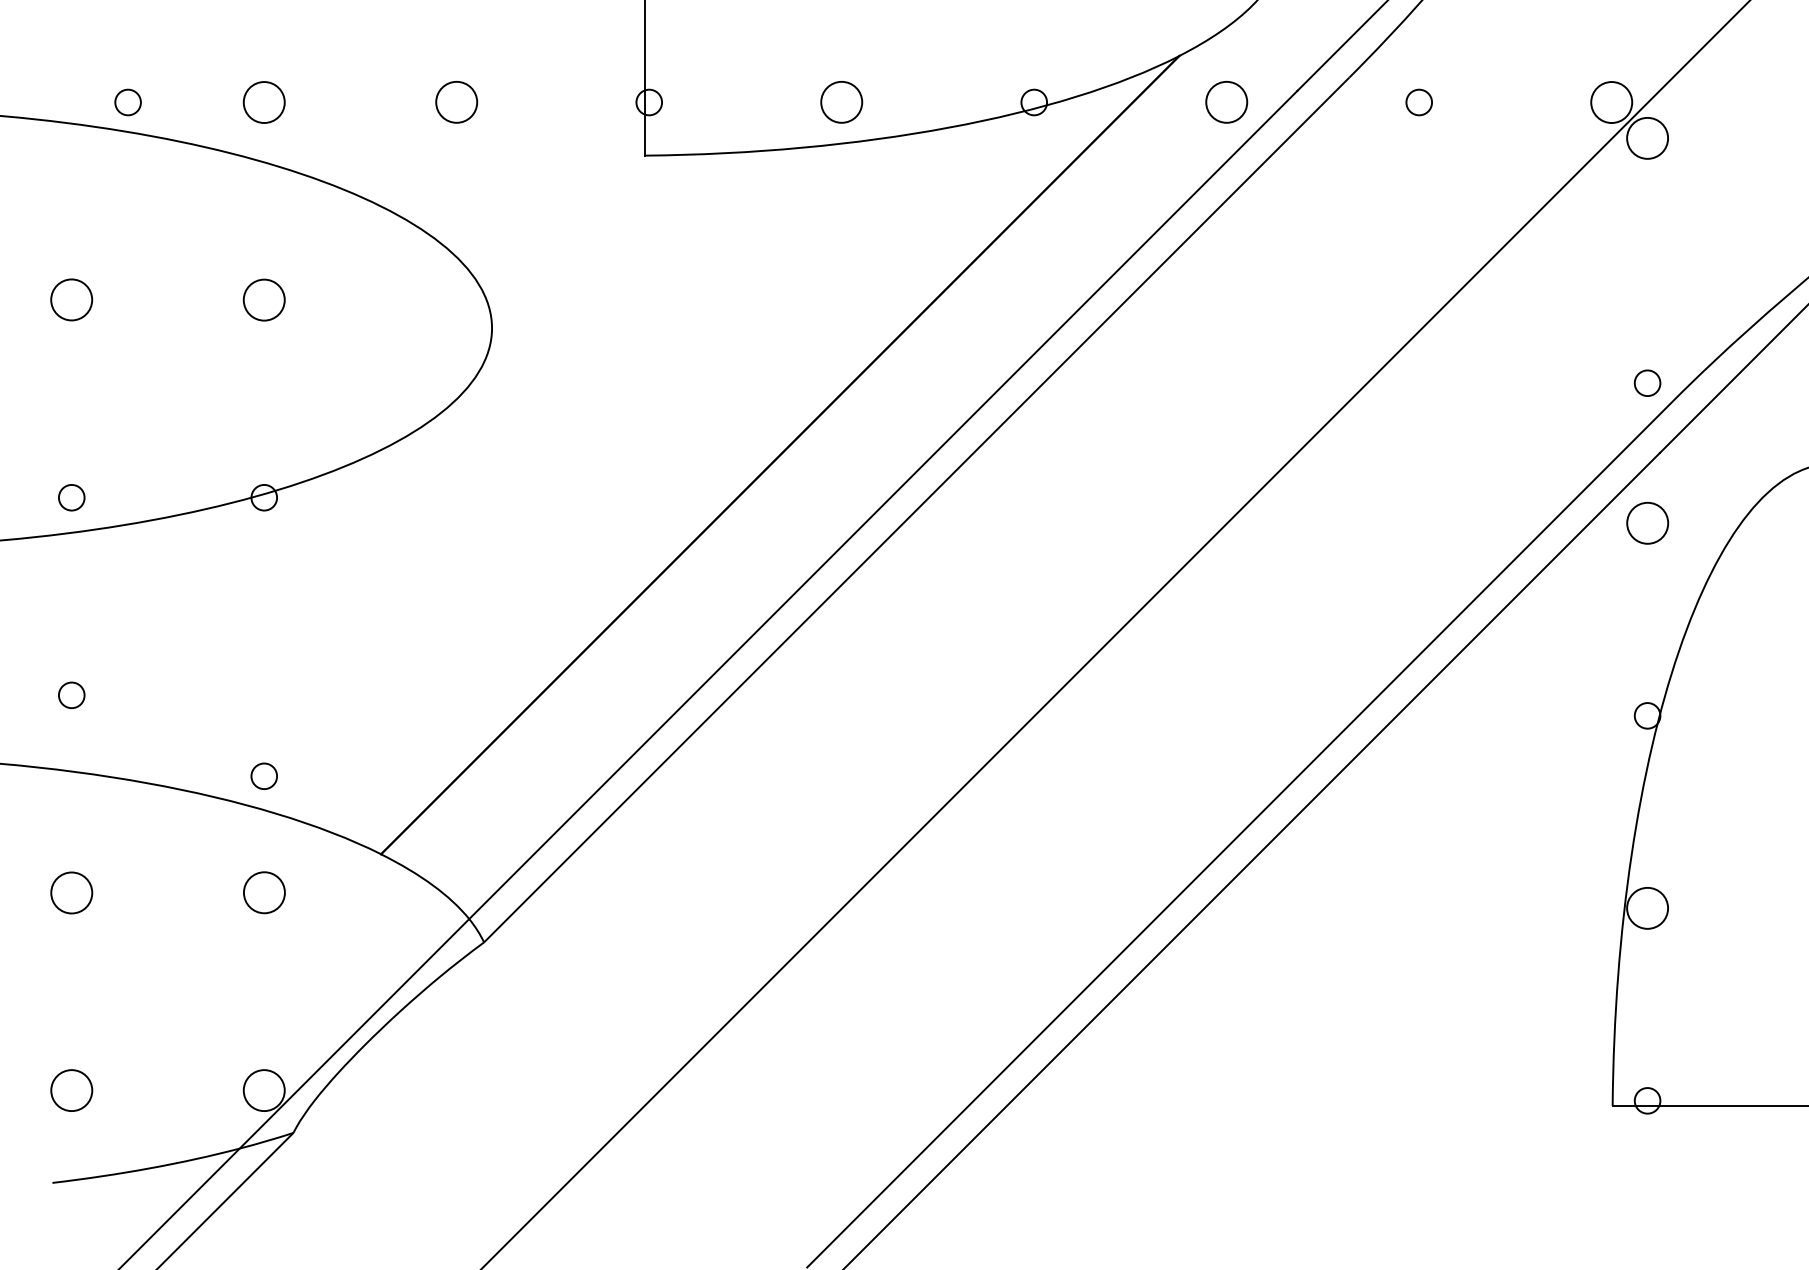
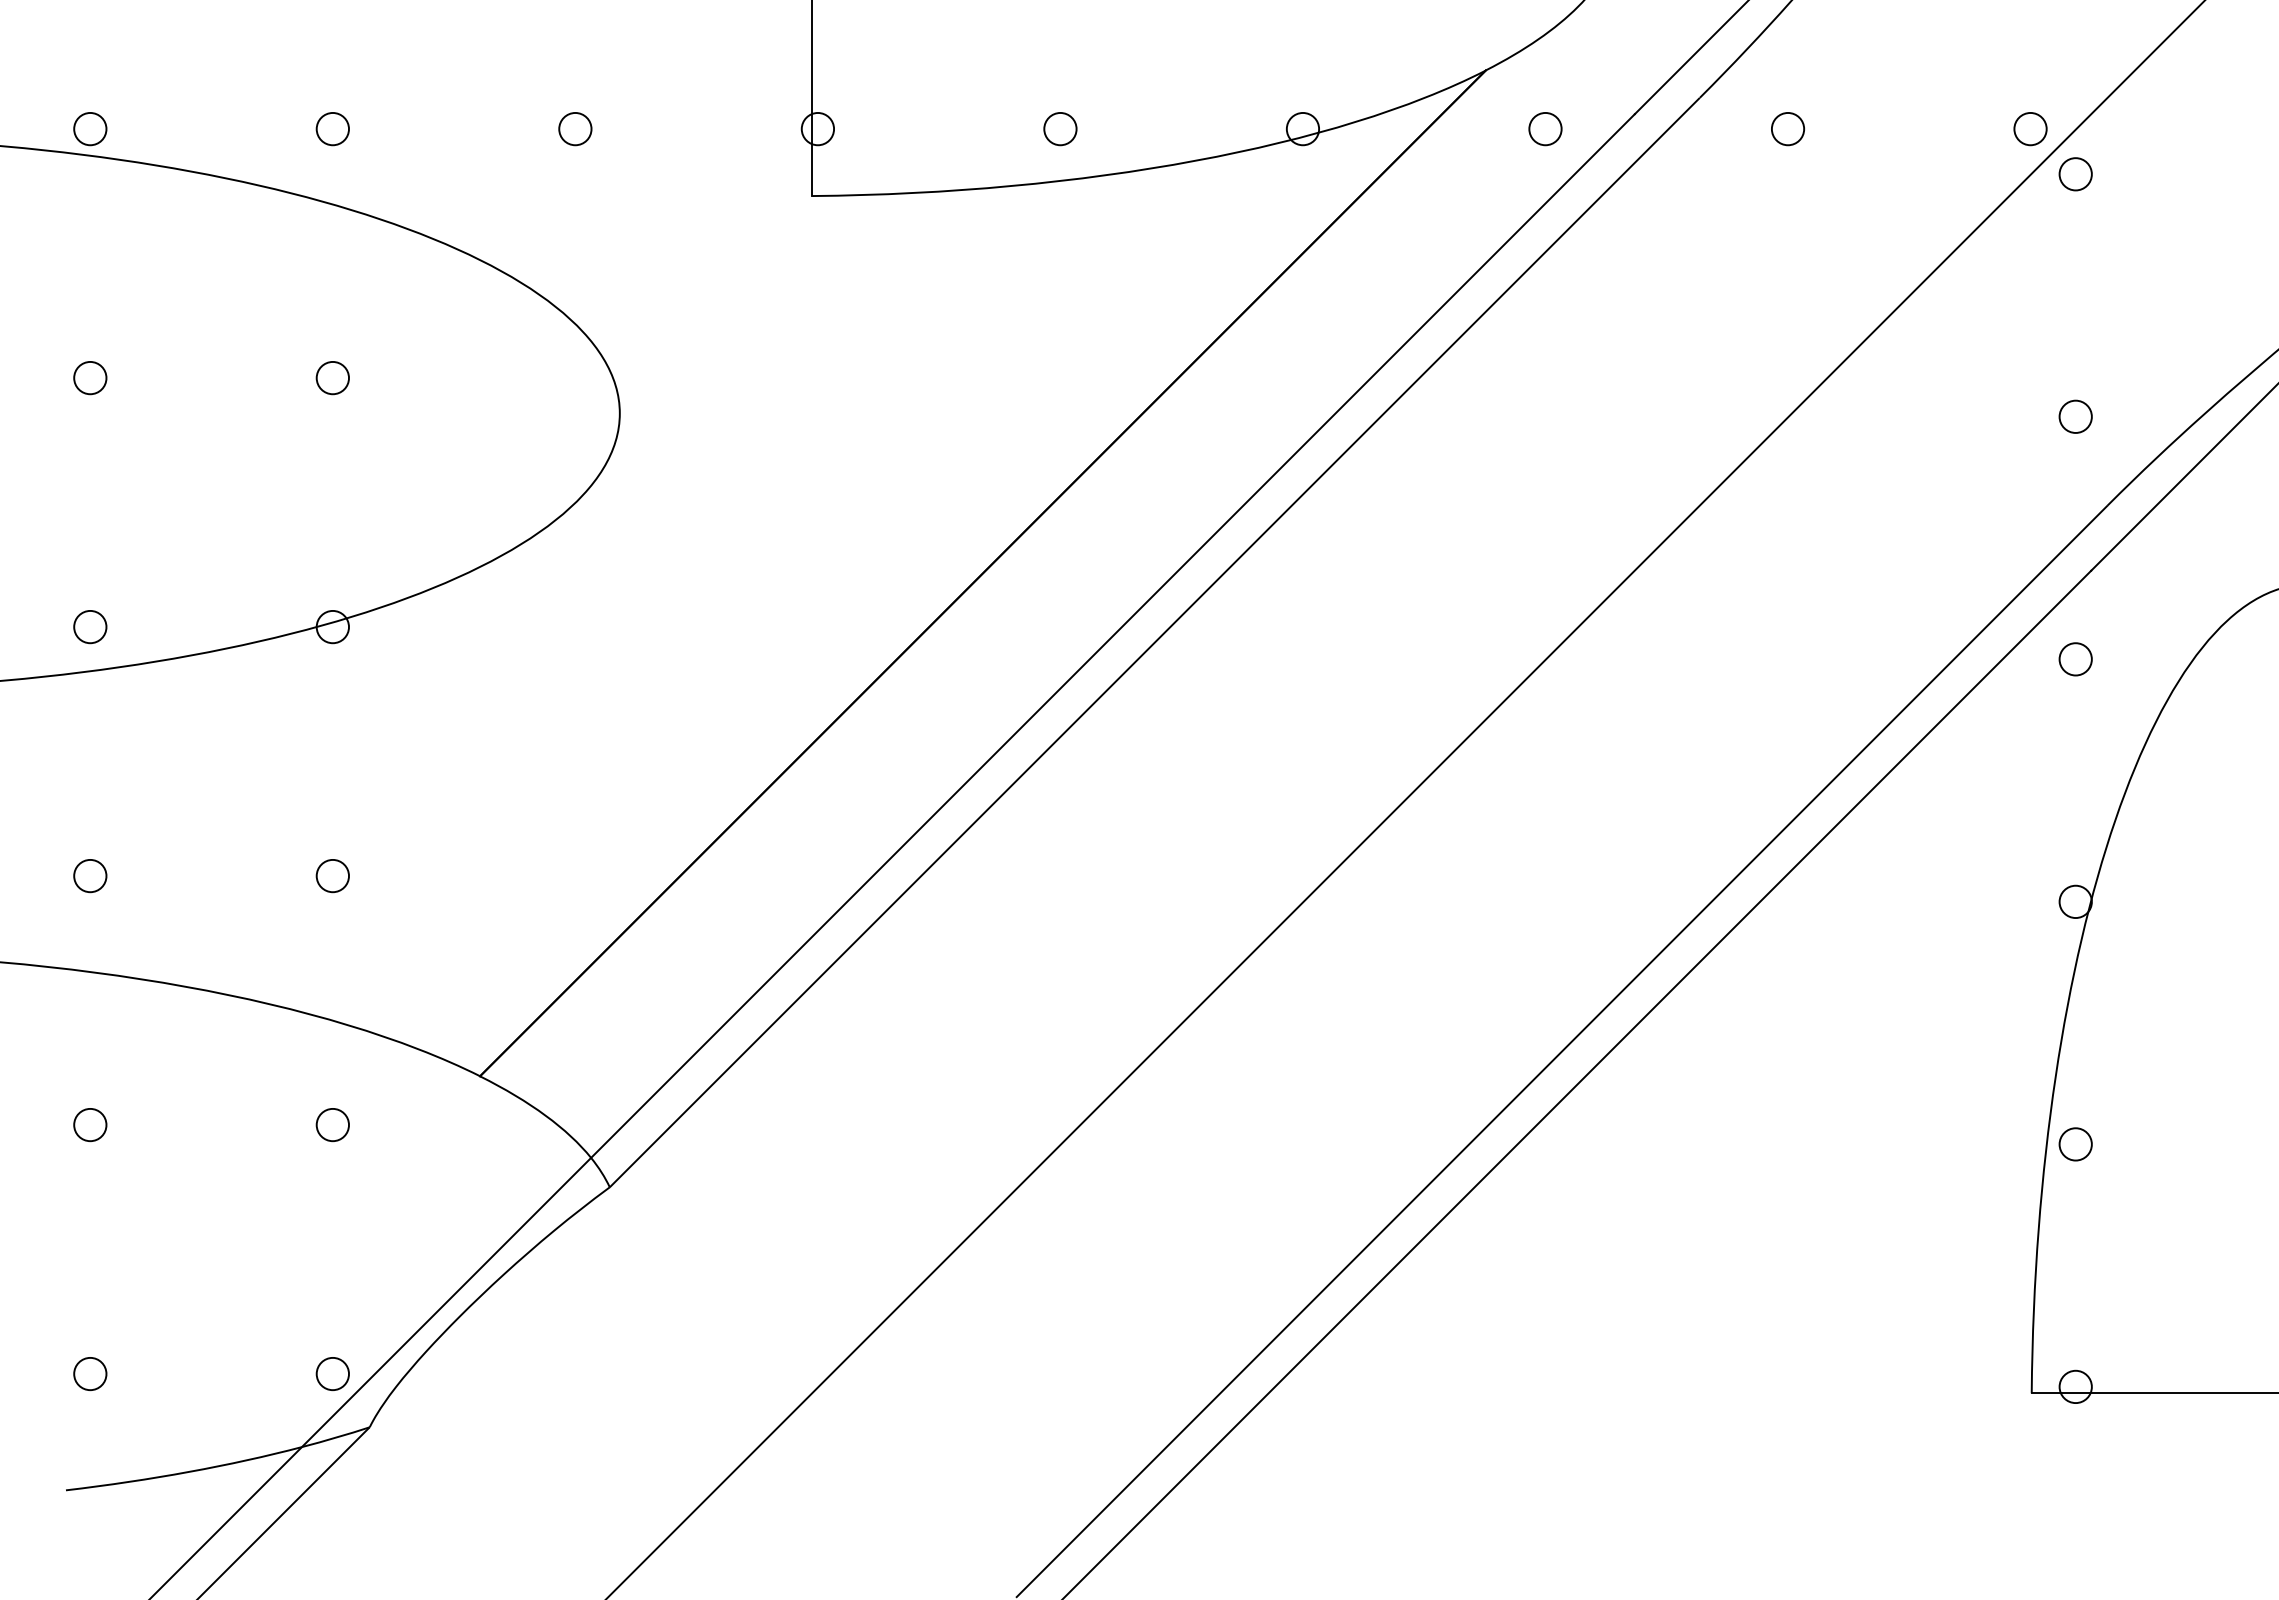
circle: (128, 102) -> (90, 129), moved
circle: (263, 102) -> (332, 128), size x0.62
circle: (456, 102) -> (575, 129), size x0.62
circle: (841, 102) -> (1060, 129), size x0.62
circle: (1226, 102) -> (1545, 129), size x0.62
circle: (1611, 102) -> (2030, 128), size x0.62
circle: (1647, 138) -> (2075, 174), size x0.62
circle: (263, 299) -> (332, 377), size x0.62
circle: (71, 300) -> (90, 378), size x0.62
circle: (1647, 383) -> (2075, 416), moved
circle: (1647, 523) -> (2075, 659), size x0.62
circle: (263, 776) -> (332, 876), moved
circle: (71, 892) -> (90, 1124), size x0.62
circle: (263, 893) -> (332, 1125), size x0.62
circle: (1647, 908) -> (2075, 1144), size x0.62
circle: (71, 1090) -> (90, 1373), size x0.62
circle: (263, 1090) -> (332, 1373), size x0.62

